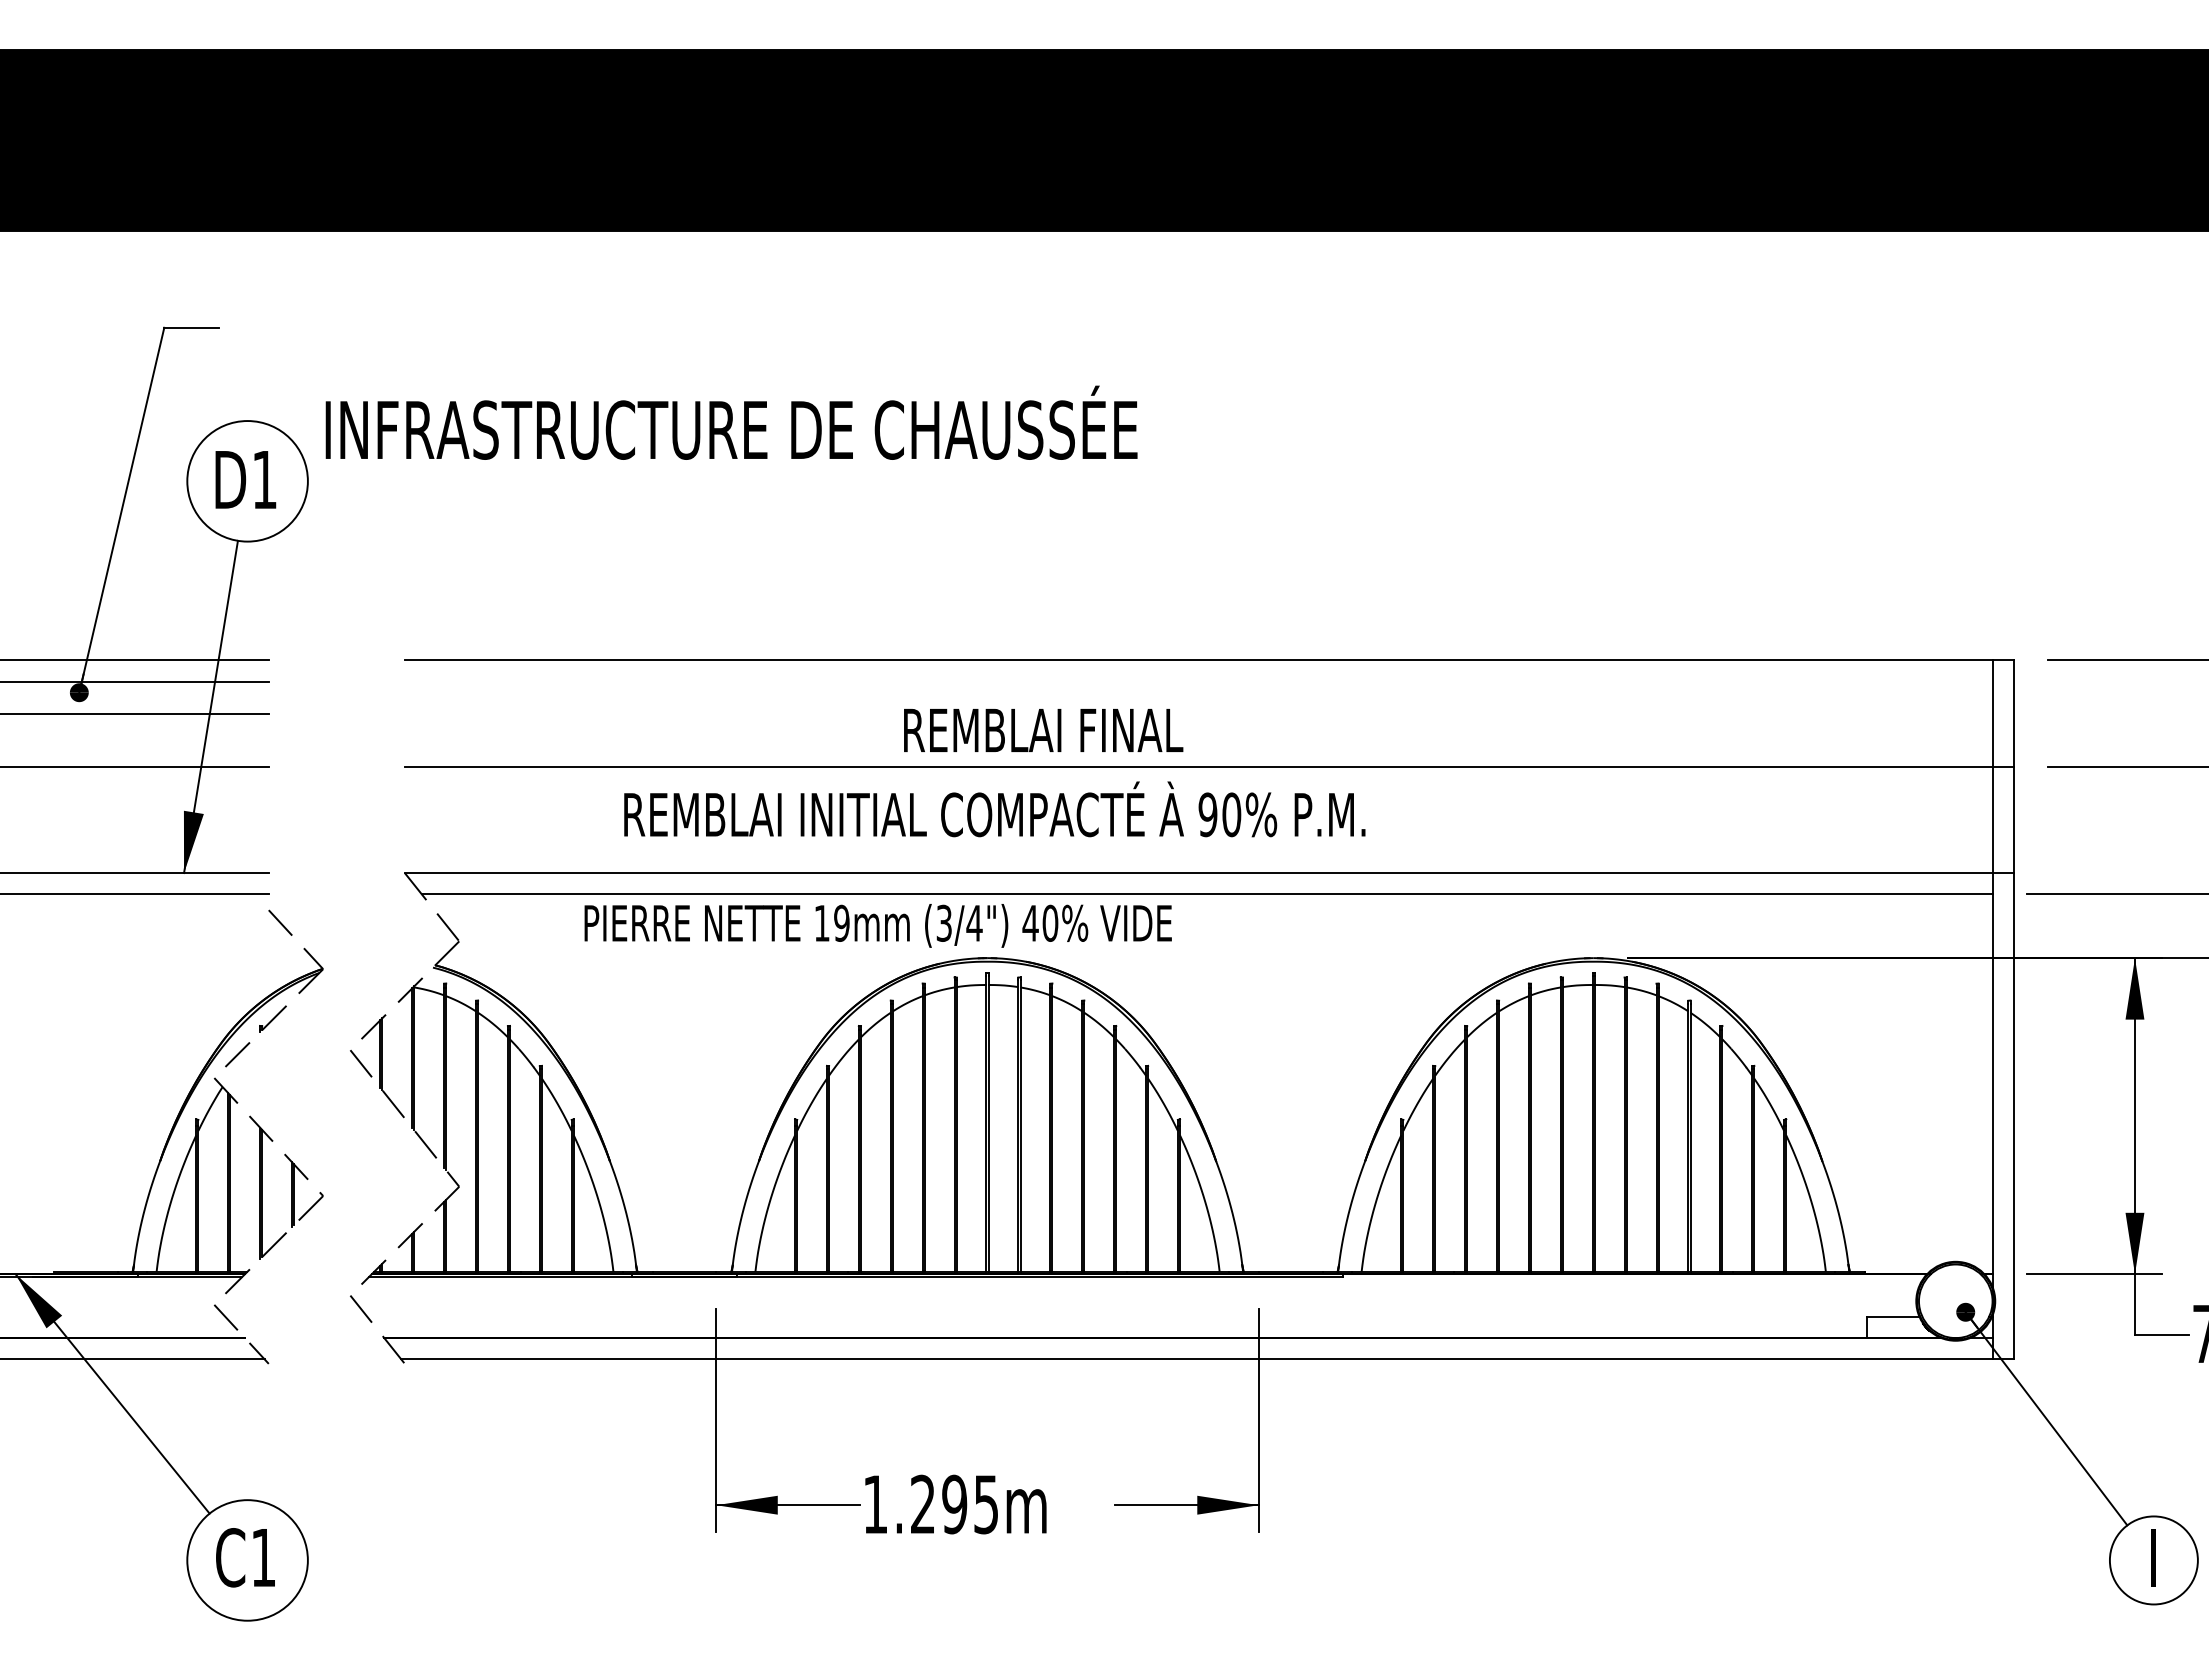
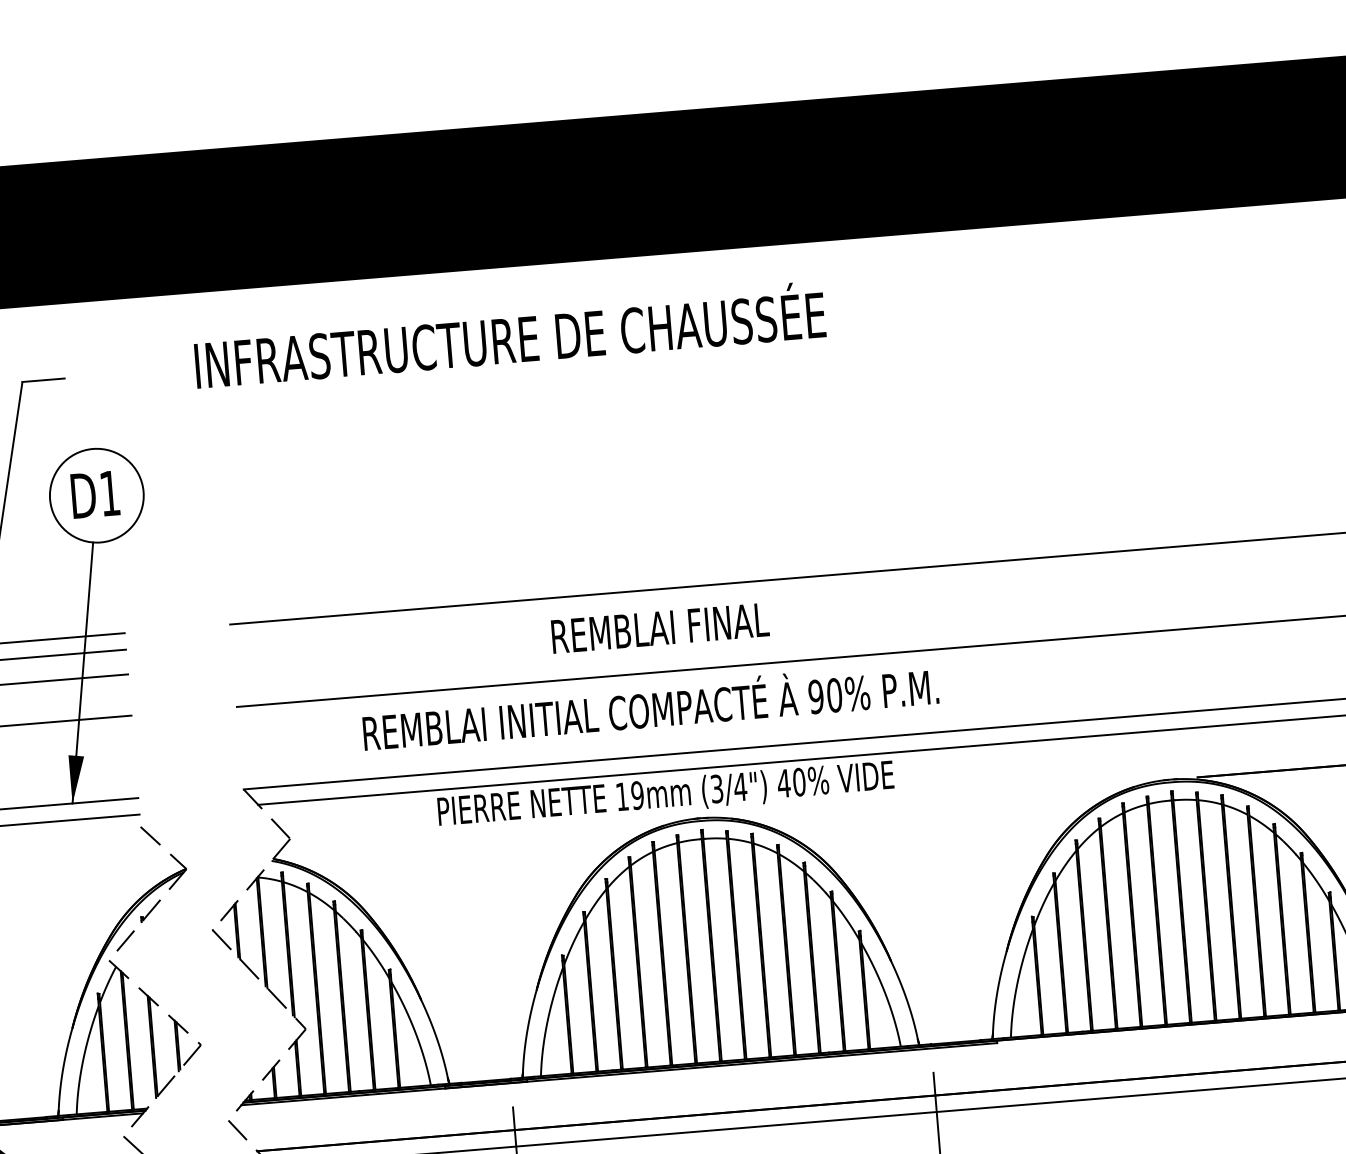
text: (731, 422) -> (509, 334), moved
text: (1043, 730) -> (660, 628), moved
text: (994, 809) -> (650, 706), moved
text: (877, 925) -> (665, 794), moved

